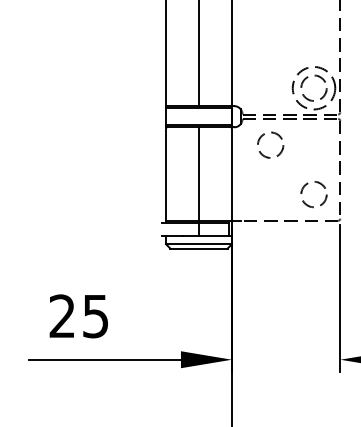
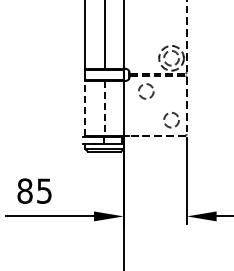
line: (166, 172) -> (85, 107), solid -> dashed
line: (198, 174) -> (104, 108), solid -> dashed
text: (61, 315) -> (24, 190), 25 -> 85

